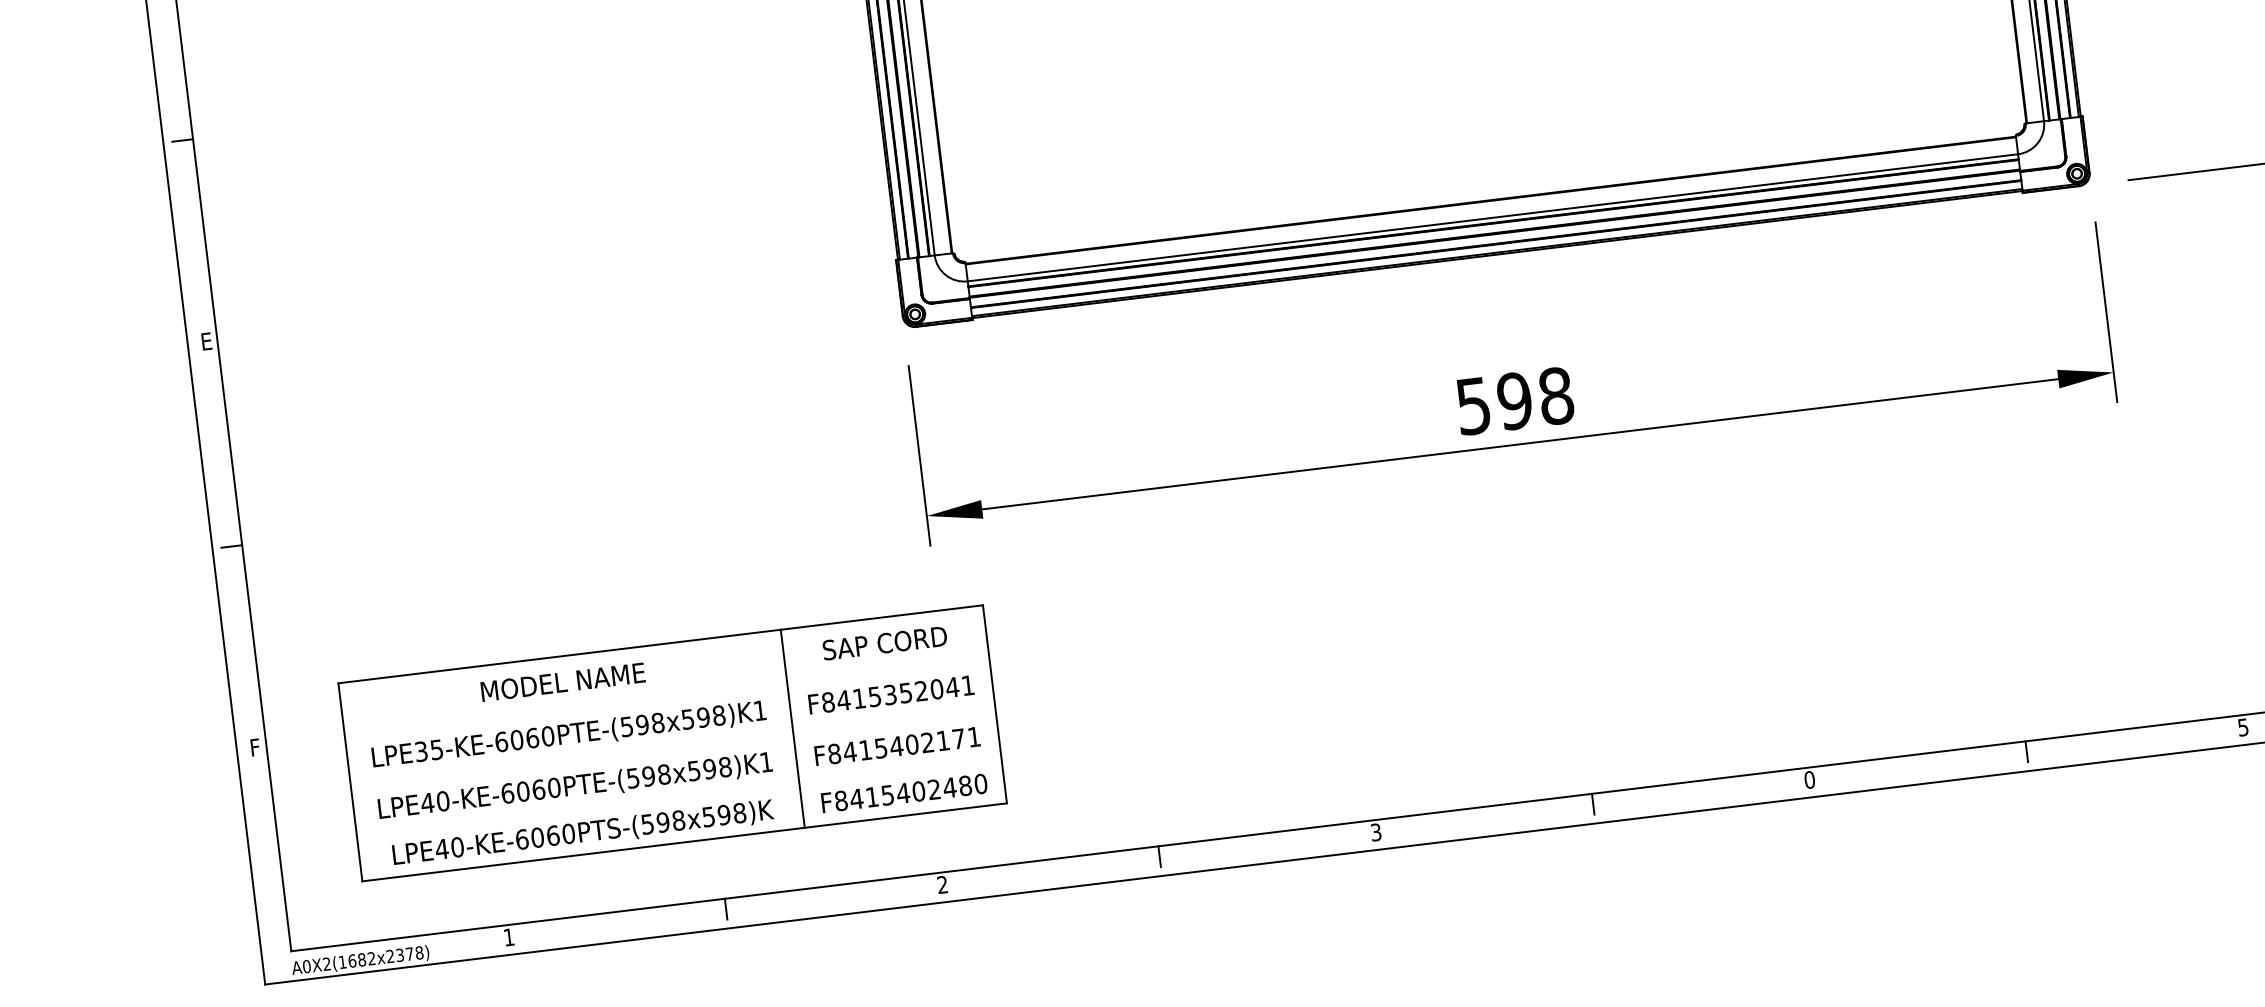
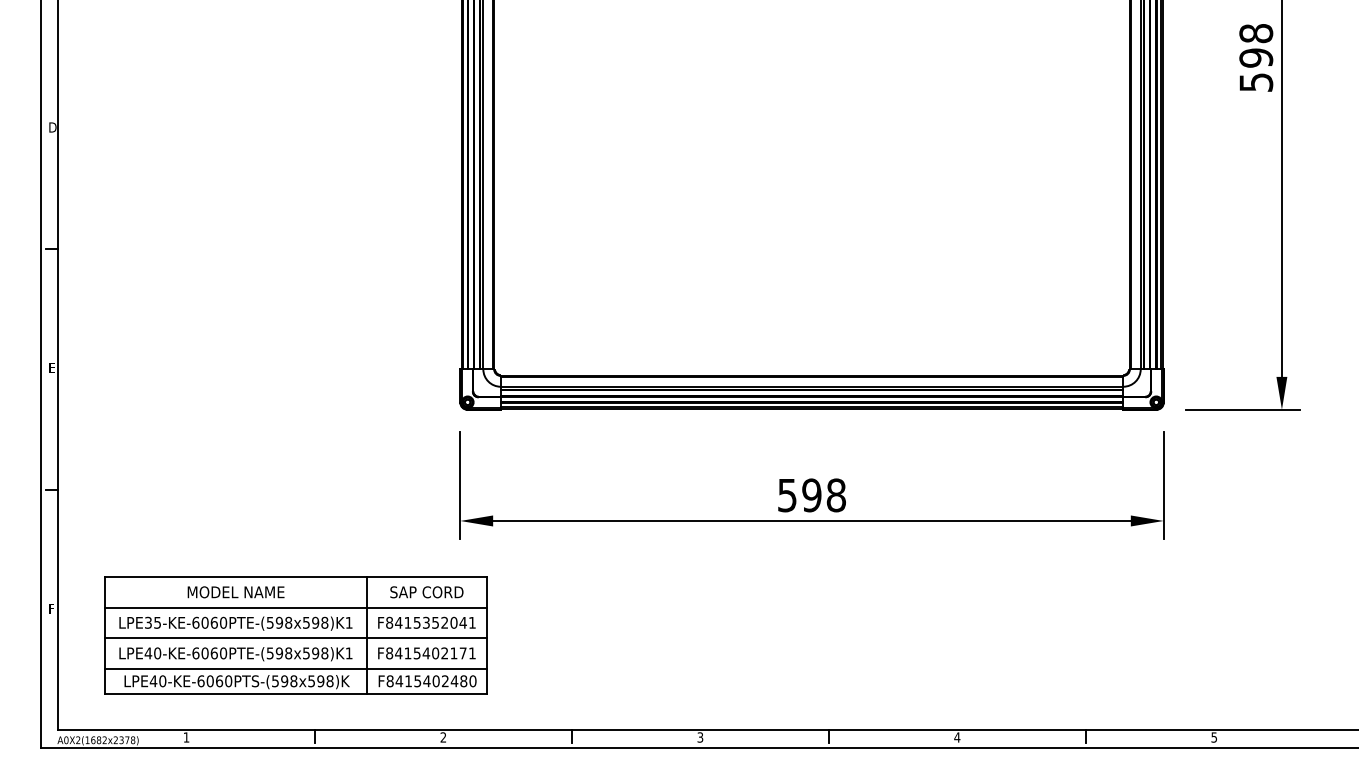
line: (666, 695) -> (295, 607), added
line: (672, 748) -> (295, 638), added
text: (1810, 779) -> (957, 737), 0 -> 4
line: (678, 798) -> (295, 668), added

